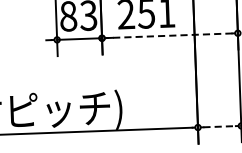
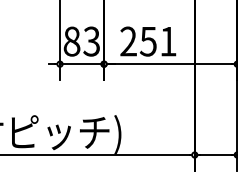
line: (169, 36) -> (170, 64), dashed -> solid
line: (220, 127) -> (216, 155), dashed -> solid

